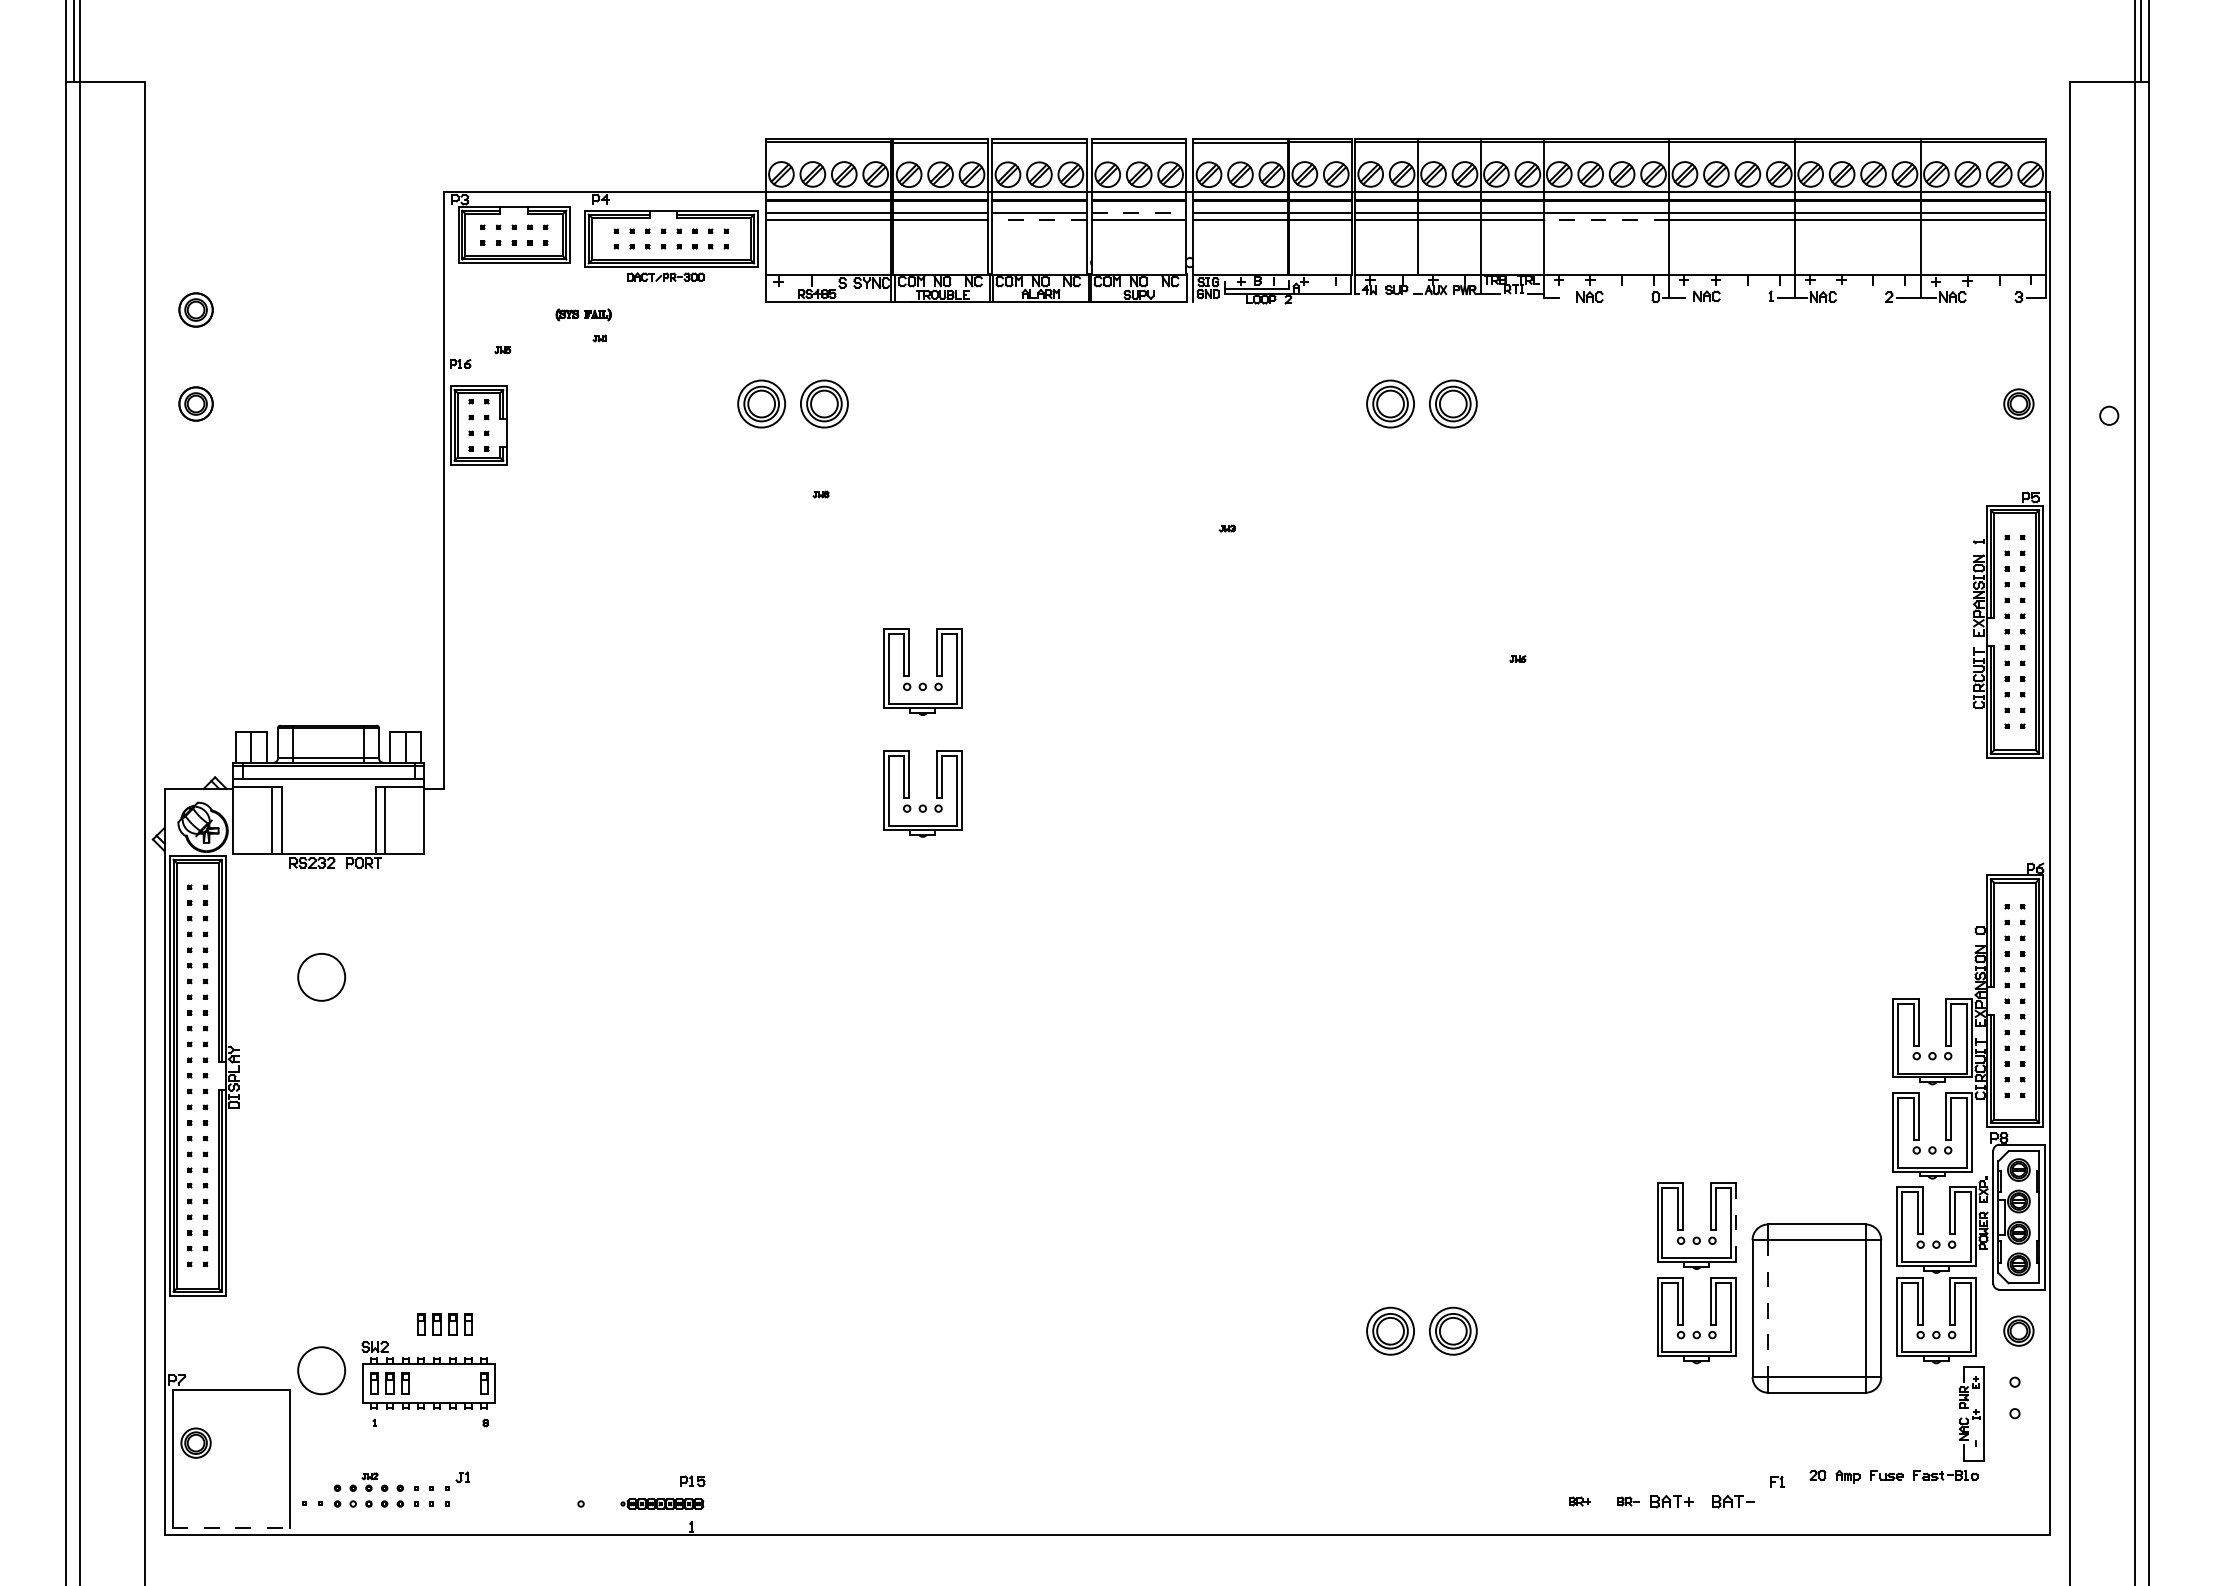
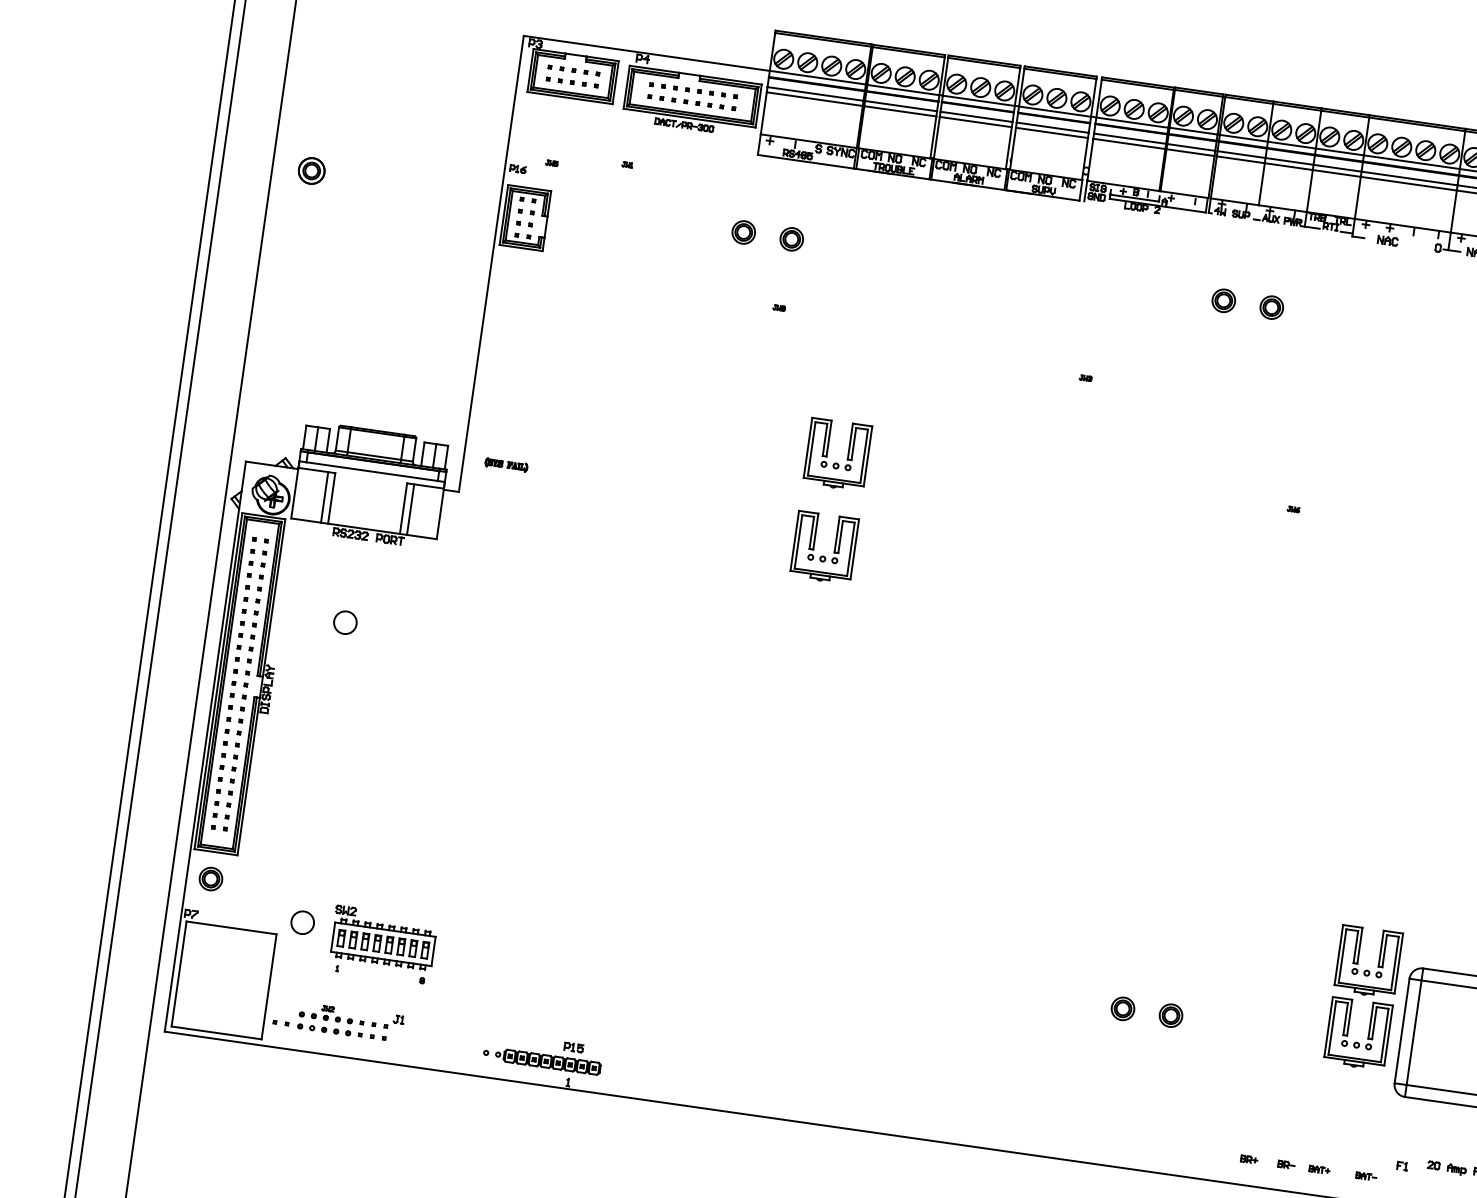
line: (1139, 213) -> (1052, 128), dashed -> solid
line: (1038, 219) -> (975, 121), dashed -> solid
line: (1606, 219) -> (1408, 183), dashed -> solid
part: (195, 309) -> (321, 98), removed
part: (583, 314) -> (506, 464), moved
part: (761, 403) -> (743, 232), size x0.62
part: (824, 403) -> (791, 238), size x0.62
part: (1389, 403) -> (1223, 300), size x0.62
part: (1452, 403) -> (1271, 307), size x0.62
circle: (321, 977) -> (345, 622), size x0.62
line: (1736, 1223) -> (1399, 964), dashed -> solid
line: (1768, 1309) -> (1414, 1033), dashed -> solid
part: (444, 1324) -> (395, 946), moved
part: (1389, 1330) -> (1122, 1008), size x0.62
part: (1452, 1330) -> (1170, 1015), size x0.62
circle: (321, 1369) -> (302, 921), size x0.62
part: (195, 1442) -> (210, 878), moved
part: (1671, 1501) -> (1319, 1169), size x0.62
part: (1732, 1501) -> (1365, 1176), size x0.62
part: (662, 1503) -> (548, 1061), size x1.67
line: (231, 1527) -> (216, 1032), dashed -> solid

